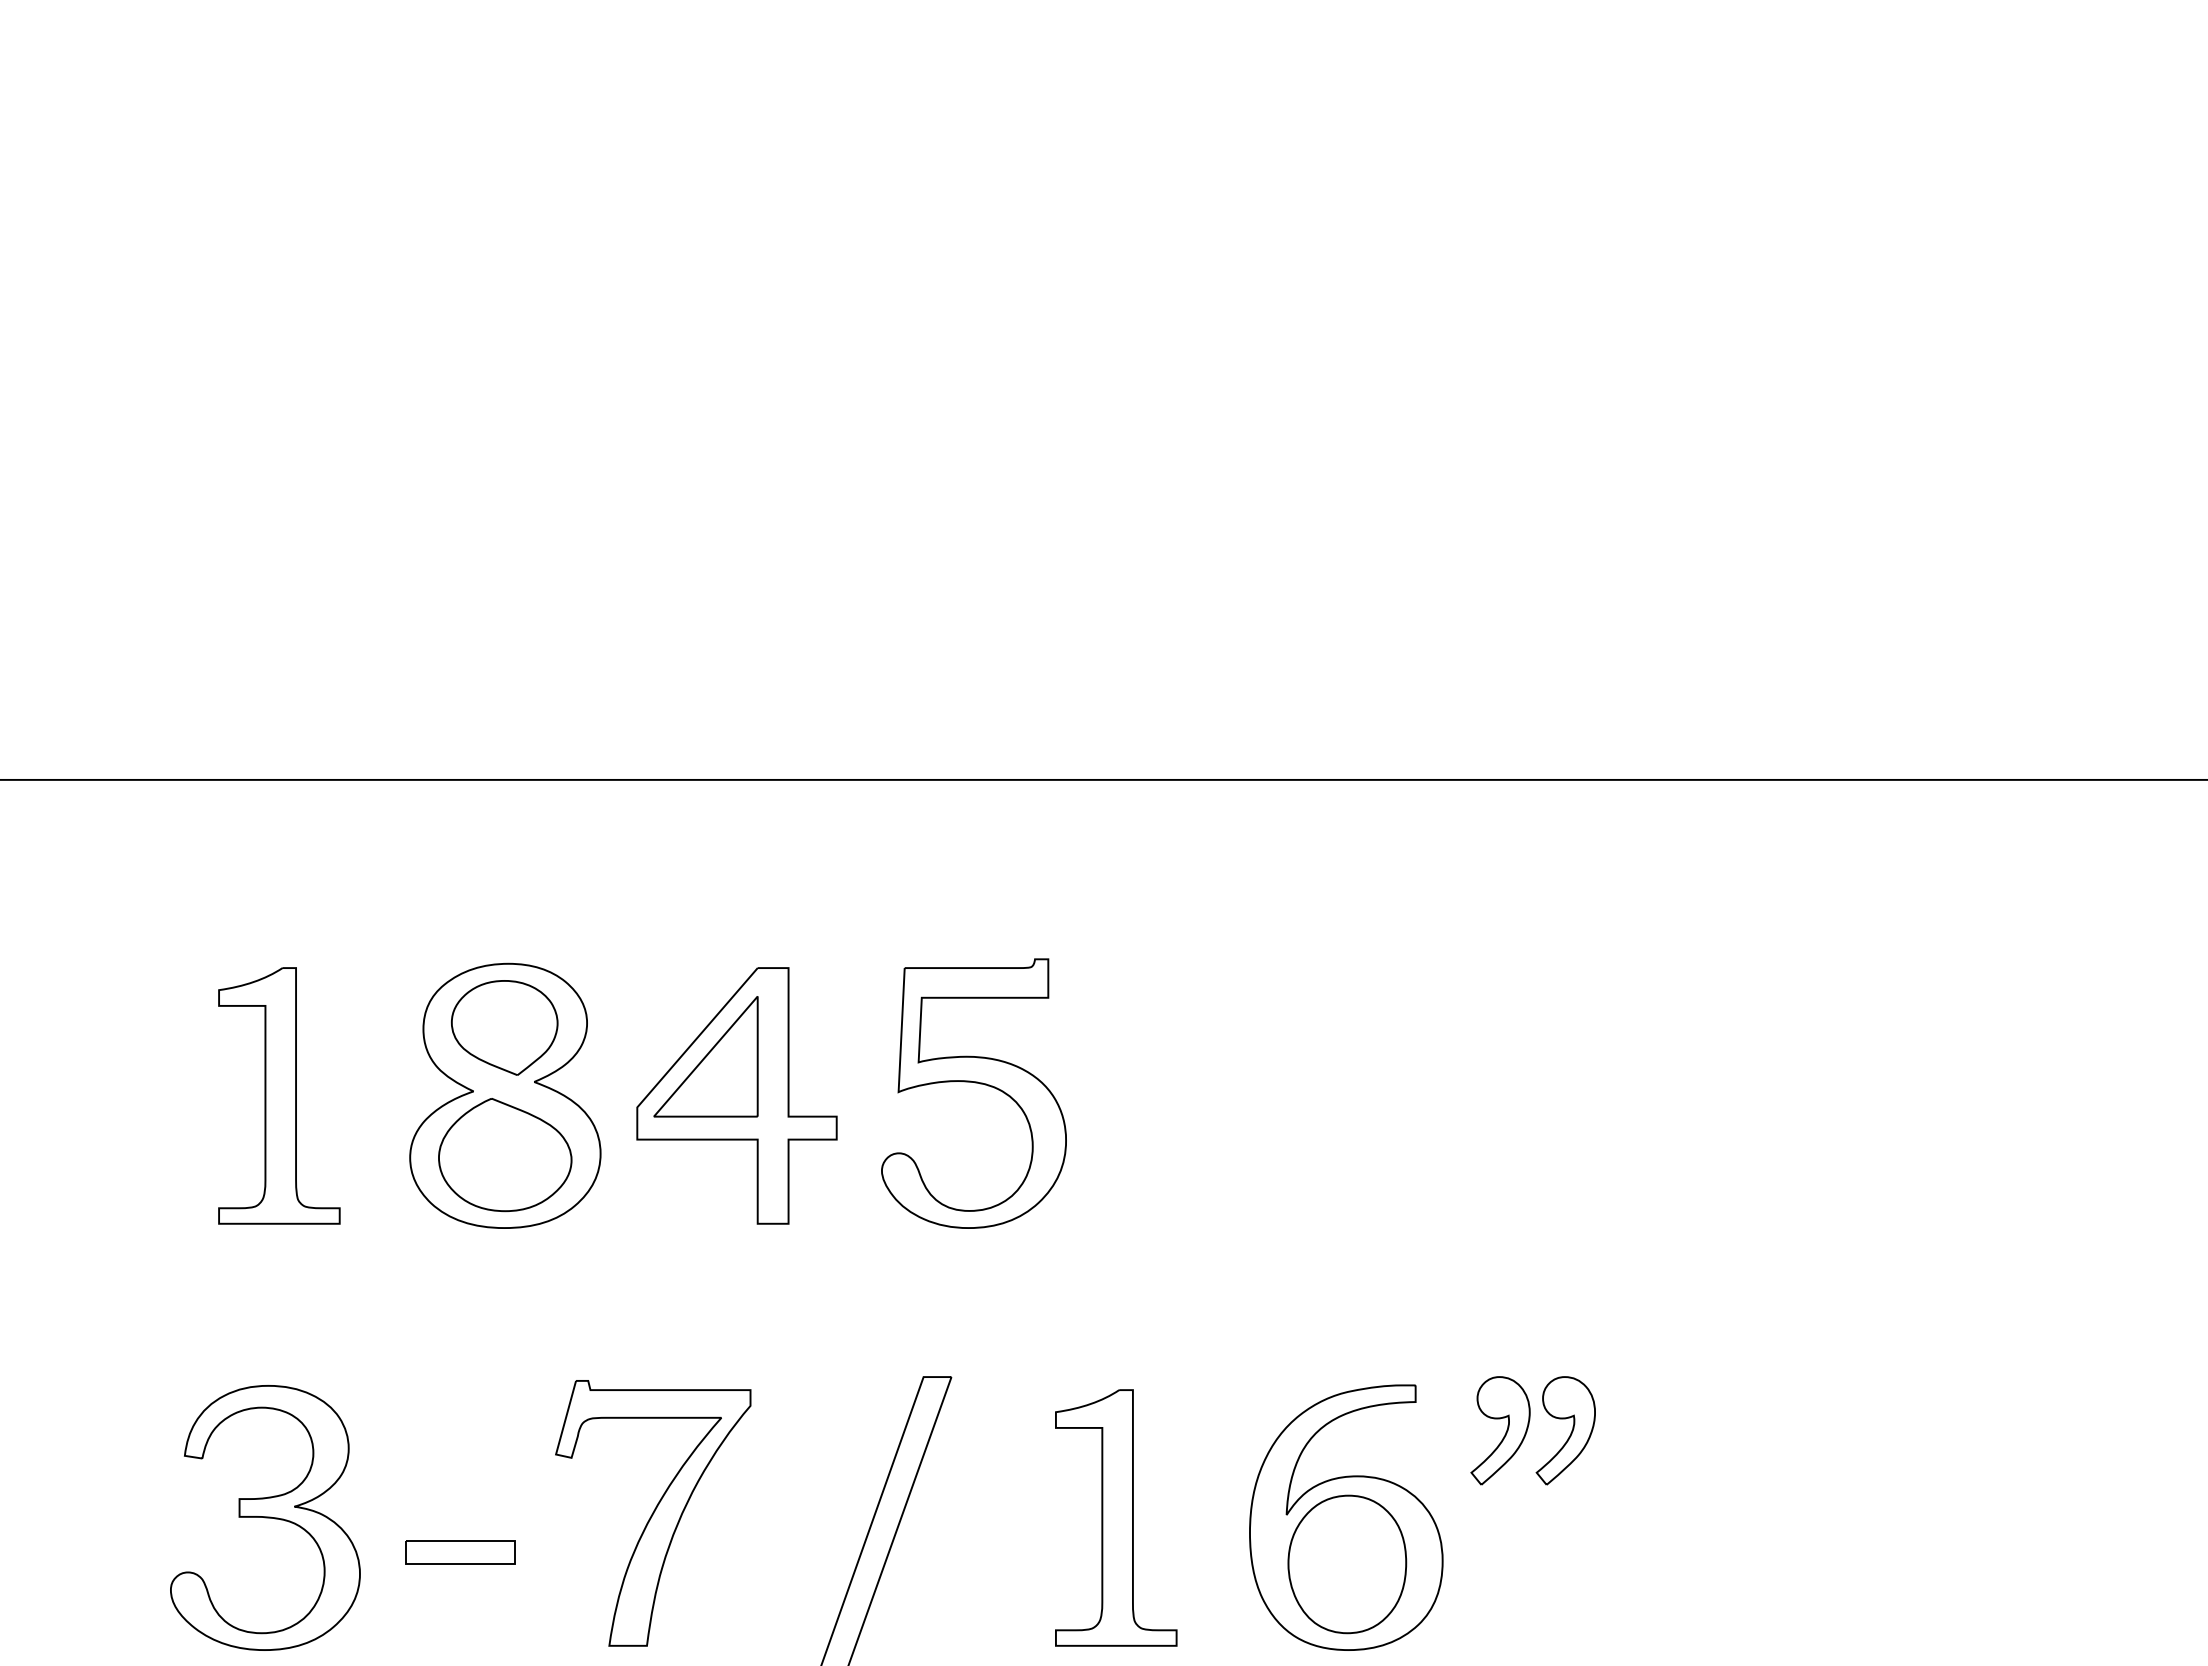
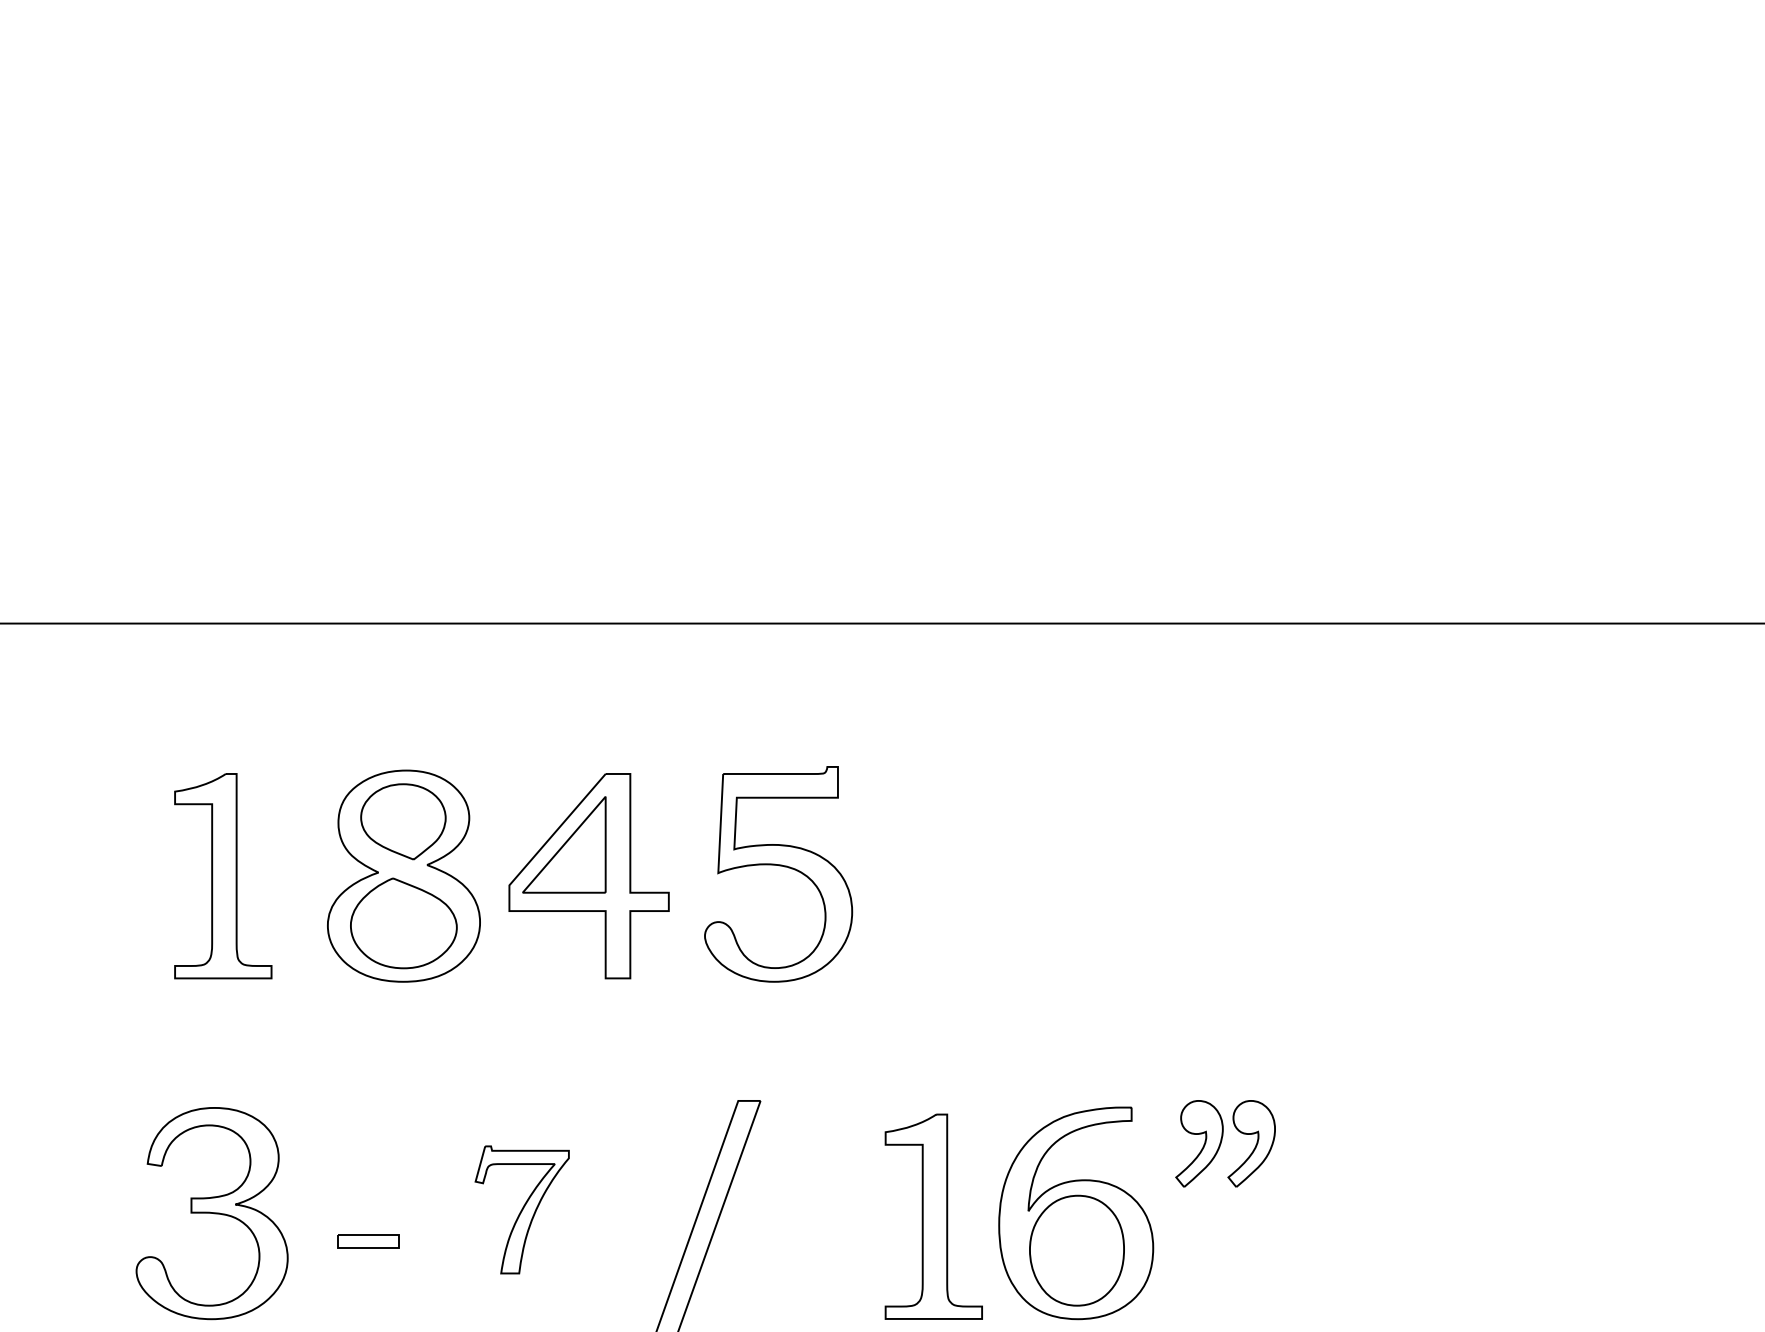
part: (653, 1513) -> (522, 1209), size x0.6
part: (1116, 1517) -> (934, 1216), moved
part: (460, 1552) -> (368, 1241), size x0.7

